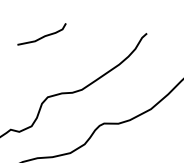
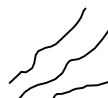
curve: (41, 35) -> (29, 18), removed

